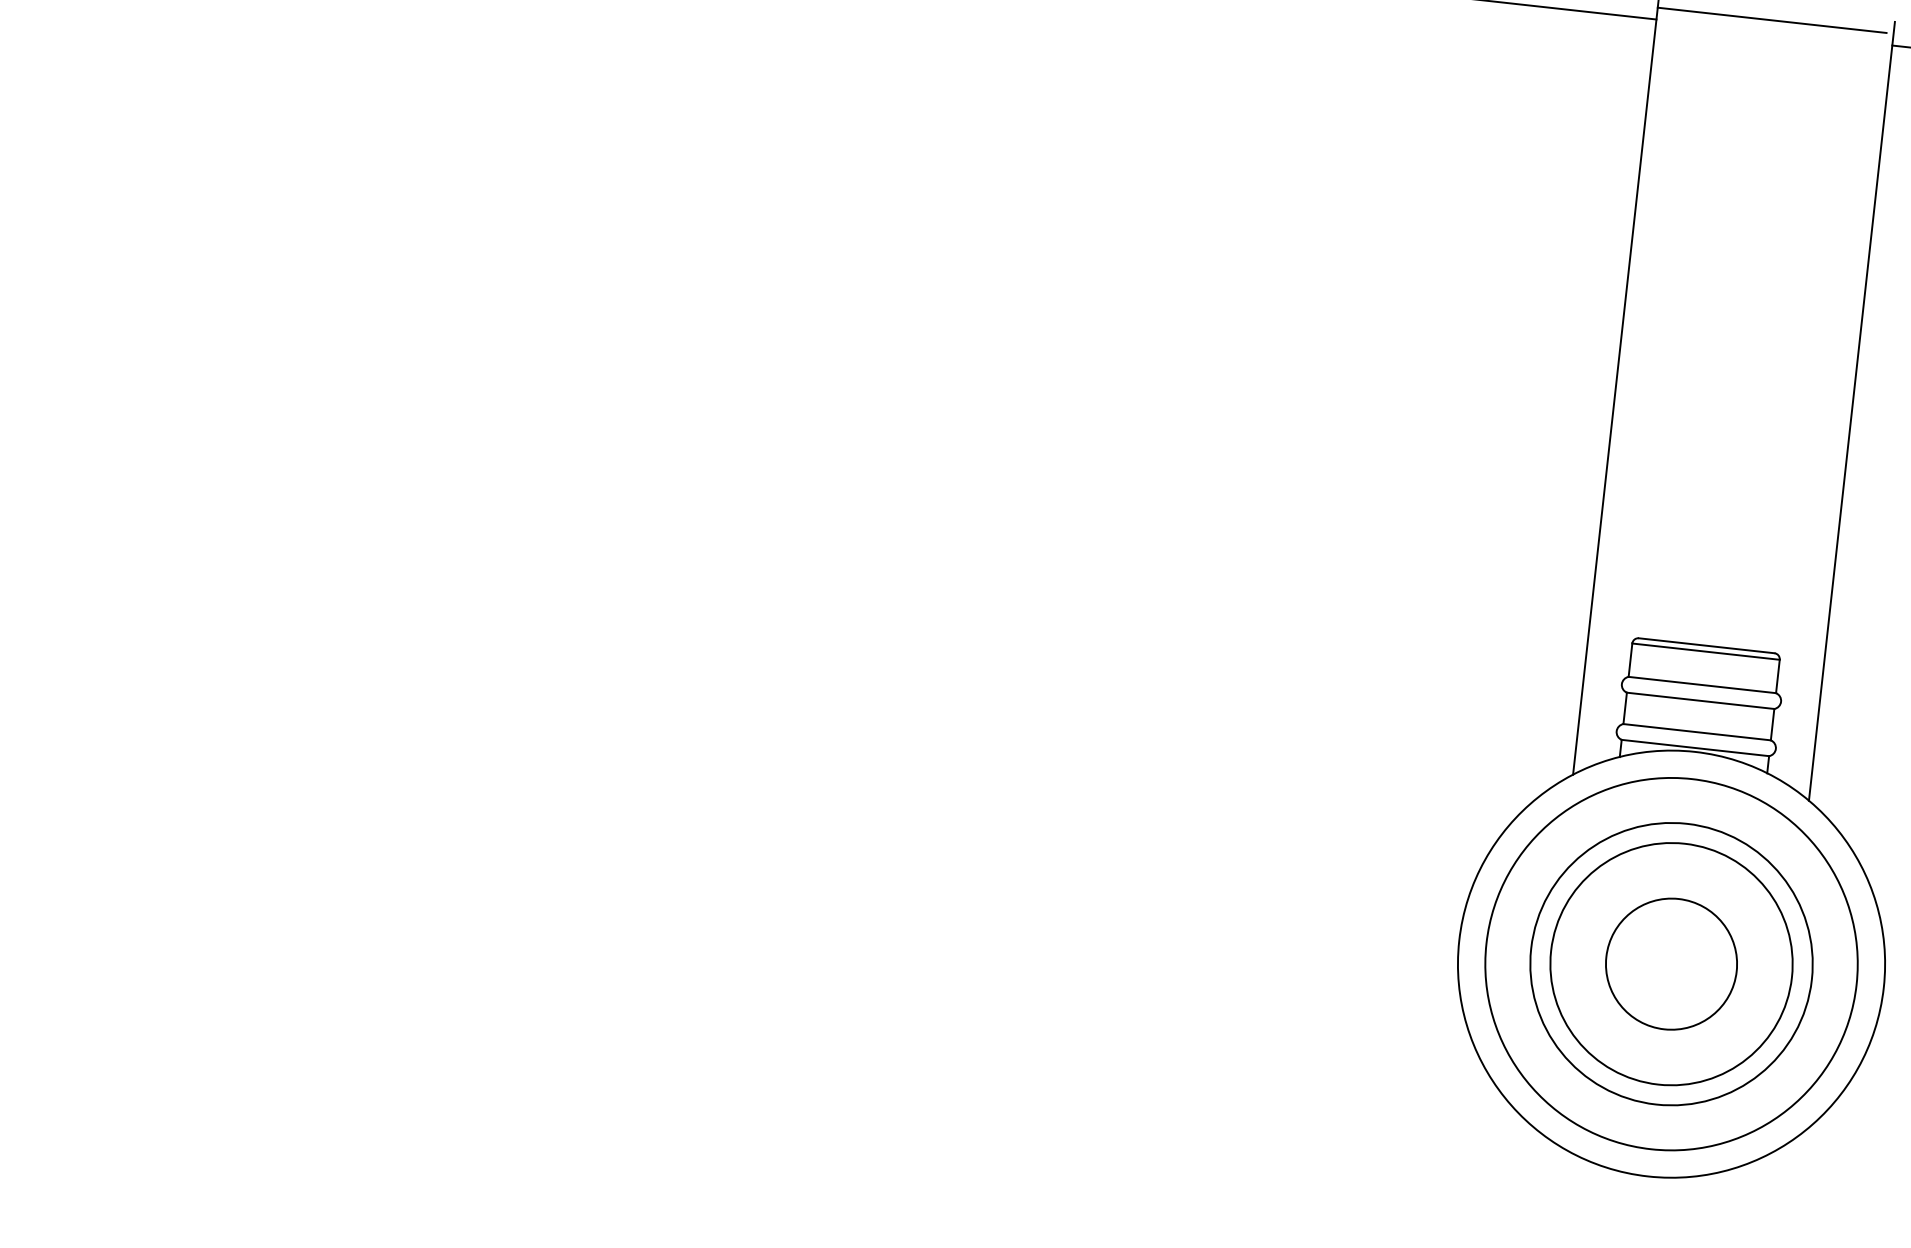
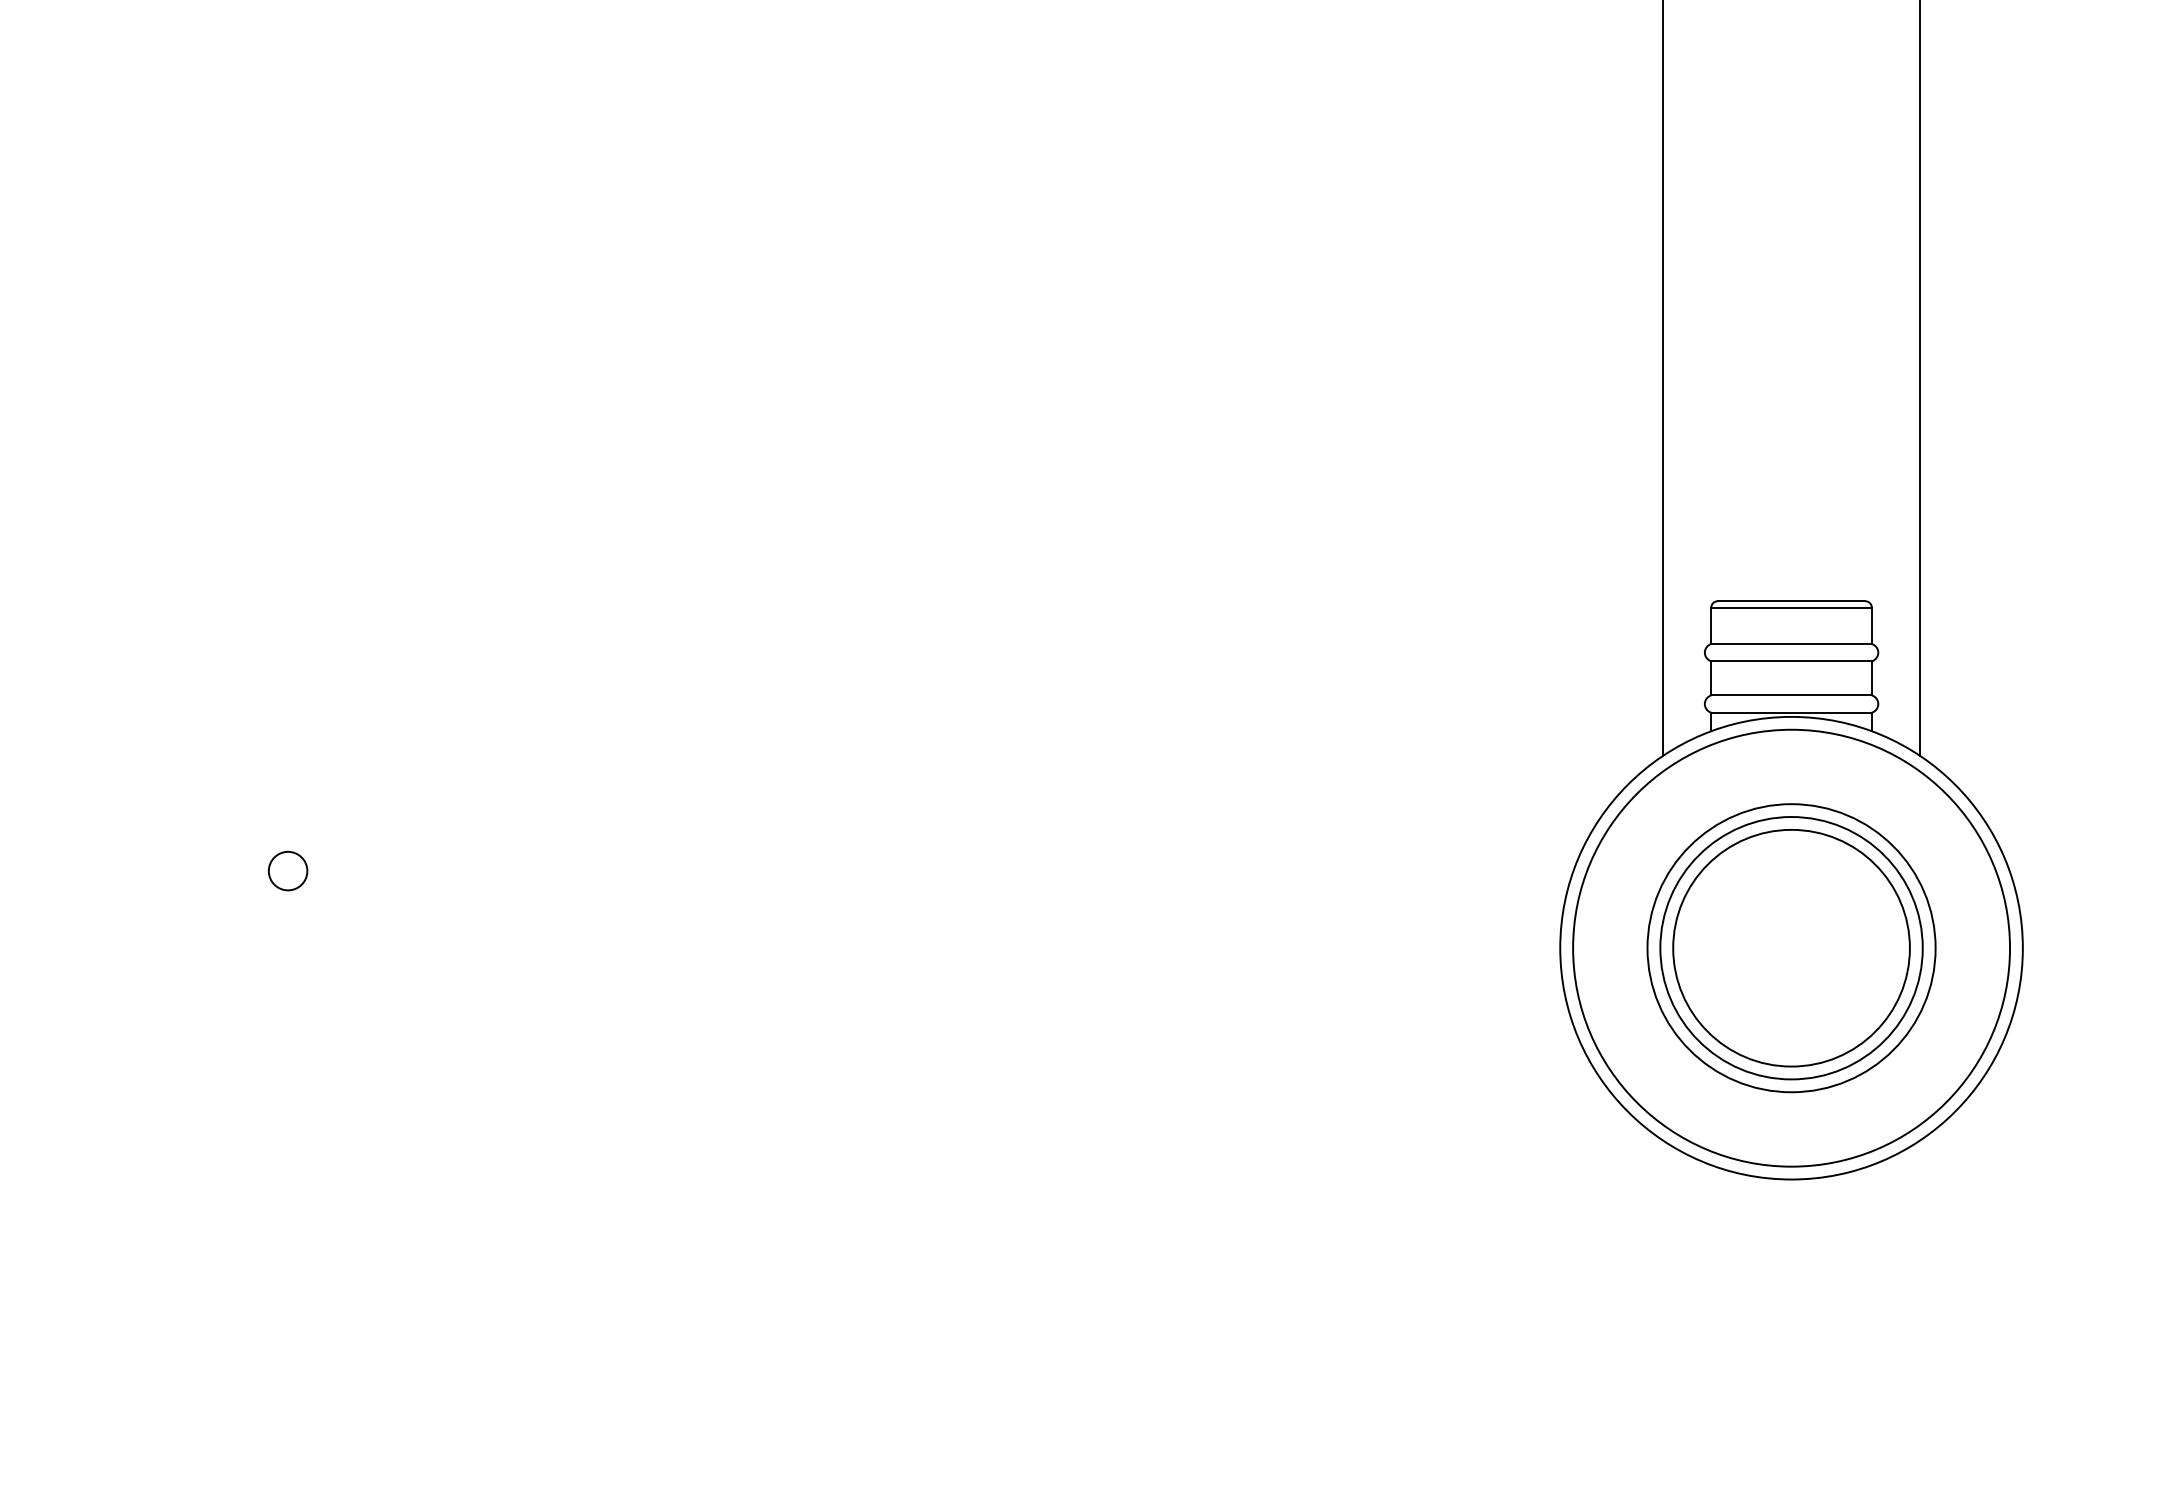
circle: (299, 741) -> (287, 871), added
circle: (1671, 963) -> (1791, 947), size x1.43
circle: (1671, 963) -> (1791, 947), size x1.67
circle: (1671, 964) -> (1791, 948), size x0.71

